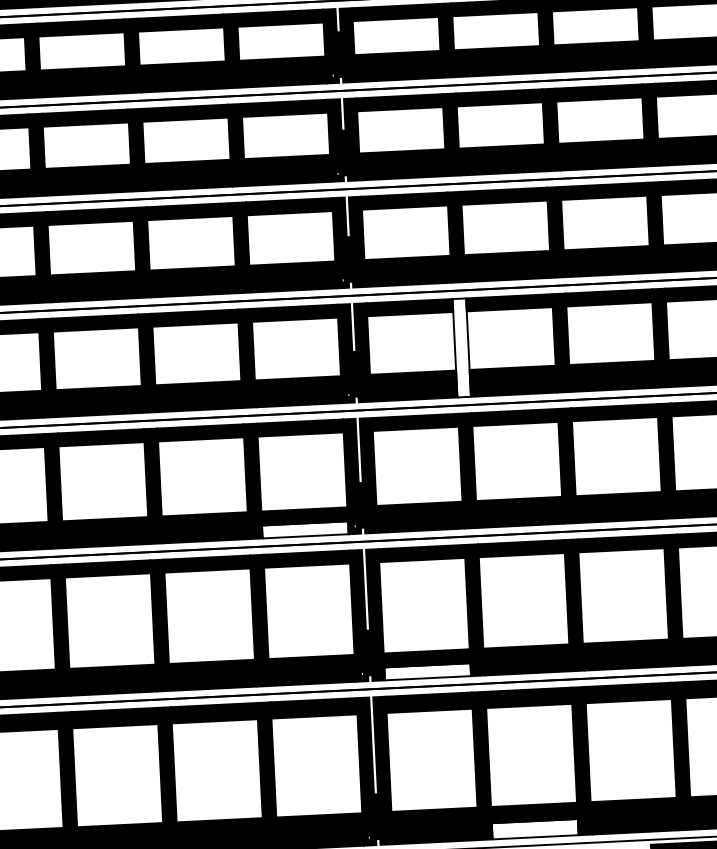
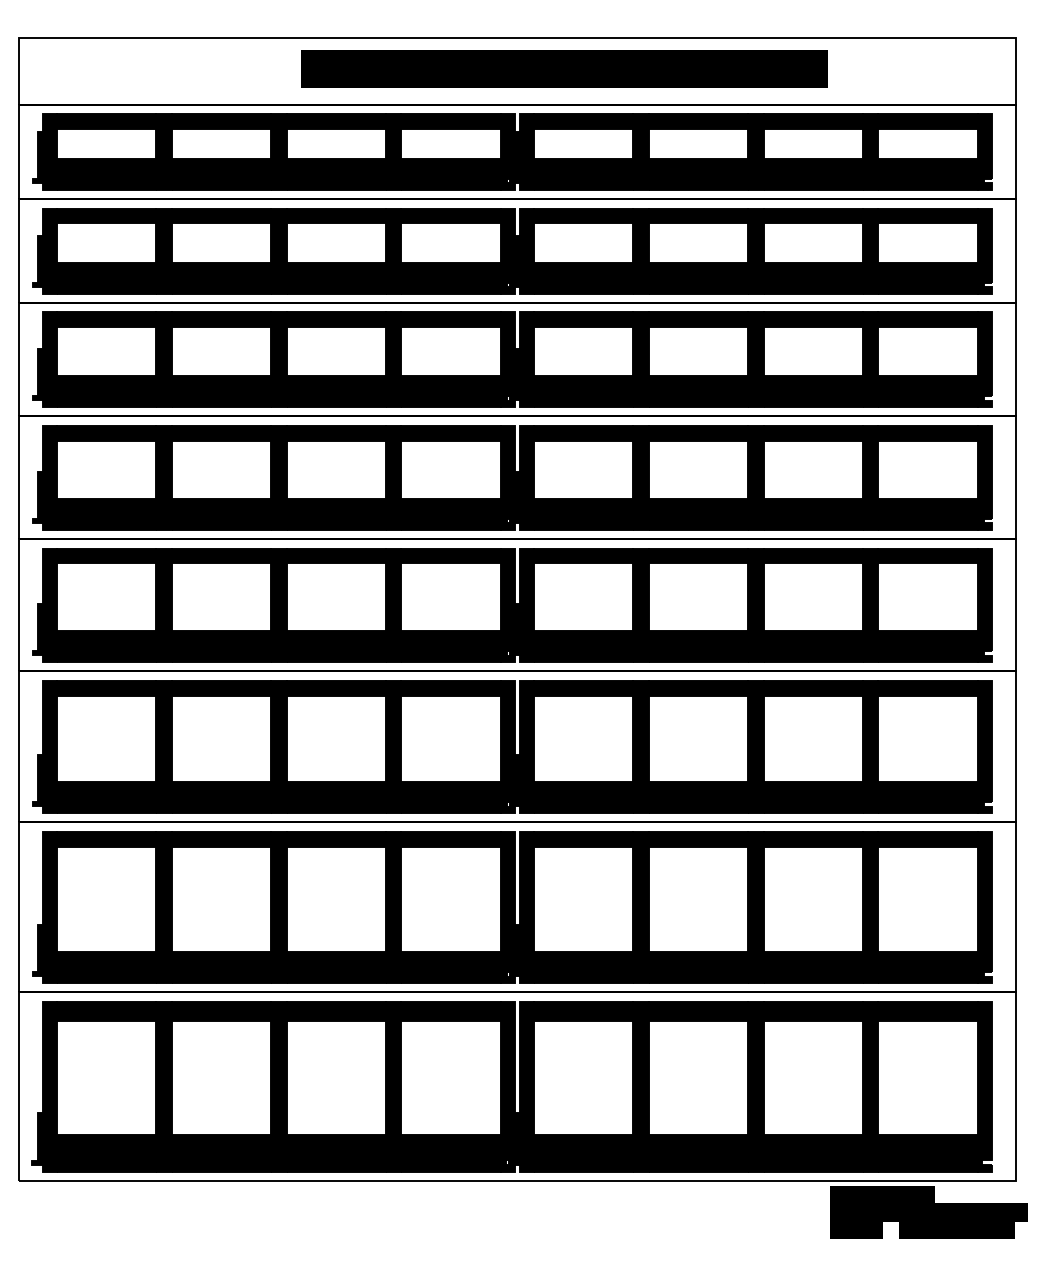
fill: (461, 347) -> (640, 604), added
fill: (304, 529) -> (450, 805), added
fill: (427, 671) -> (583, 975), added
fill: (535, 829) -> (698, 1162), added

